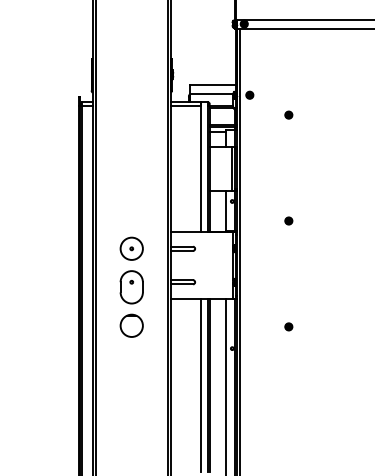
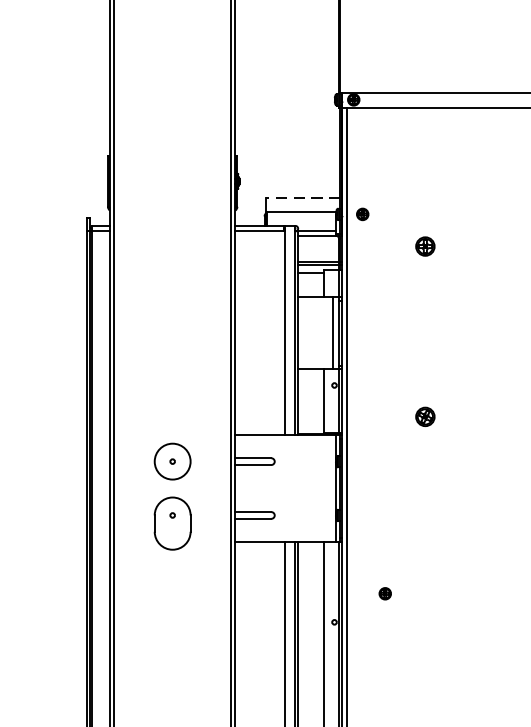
line: (212, 85) -> (302, 198), solid -> dashed
part: (288, 114) -> (424, 245), size x1.6
part: (288, 220) -> (424, 416), size x1.6
circle: (131, 325) -> (172, 585), removed
part: (288, 326) -> (384, 593), moved

